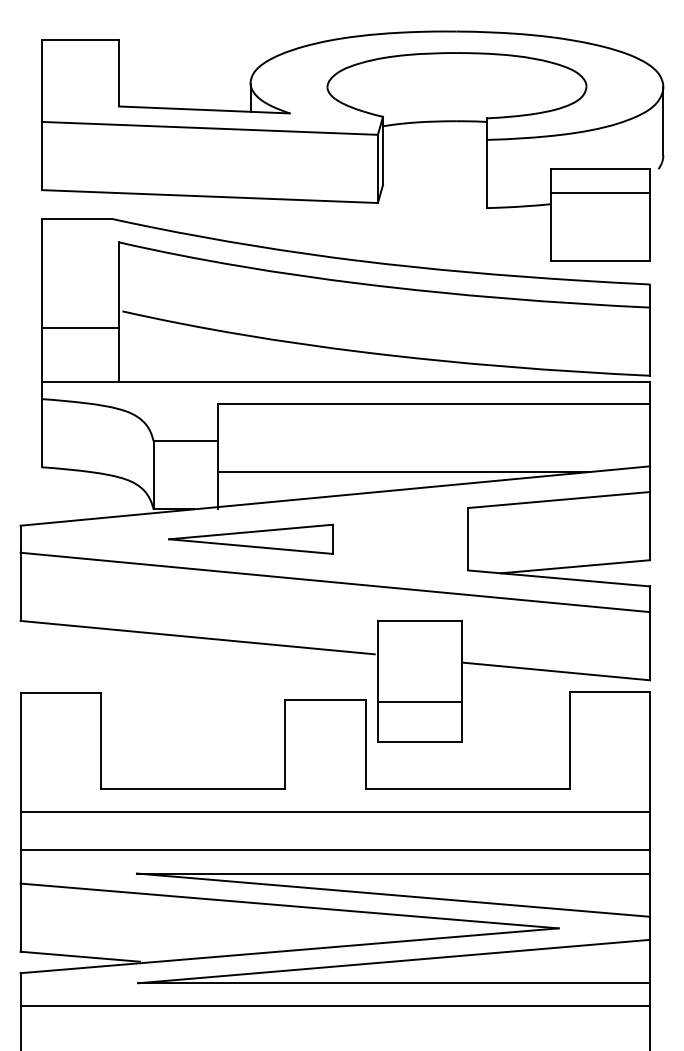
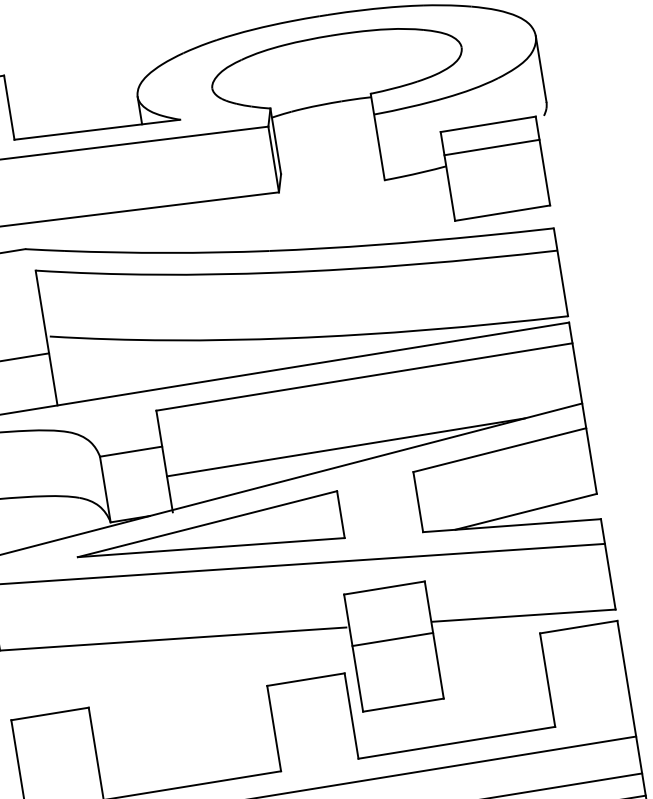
part: (250, 539) -> (208, 536), size x1.67
line: (419, 702) -> (392, 639), moved

